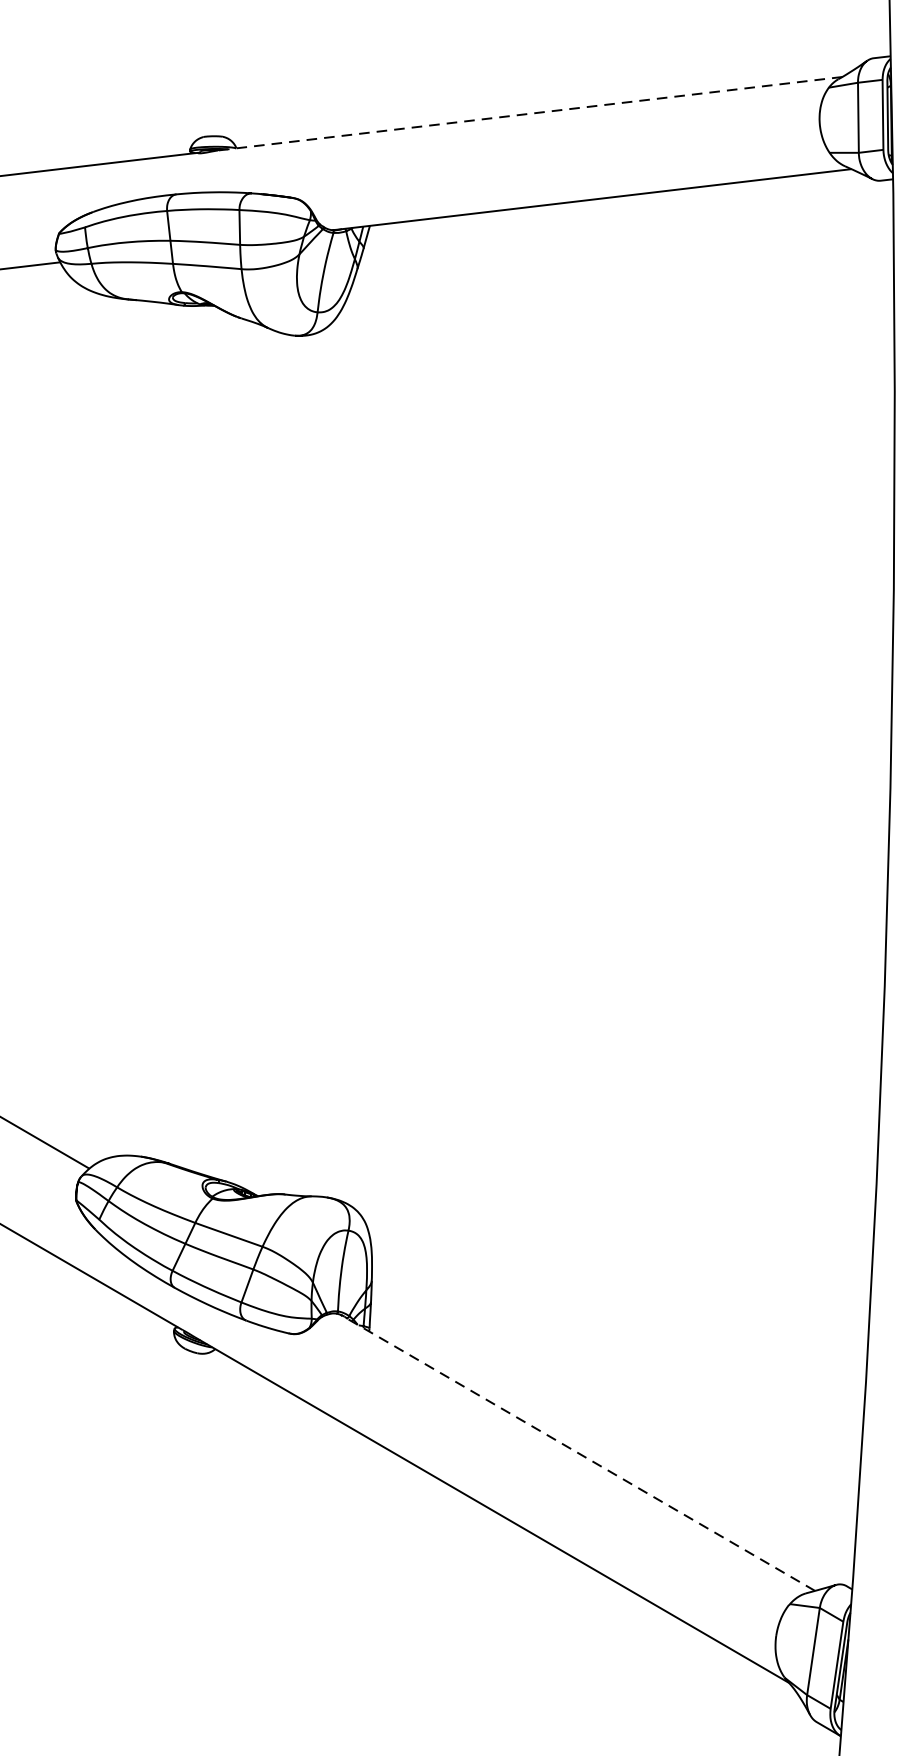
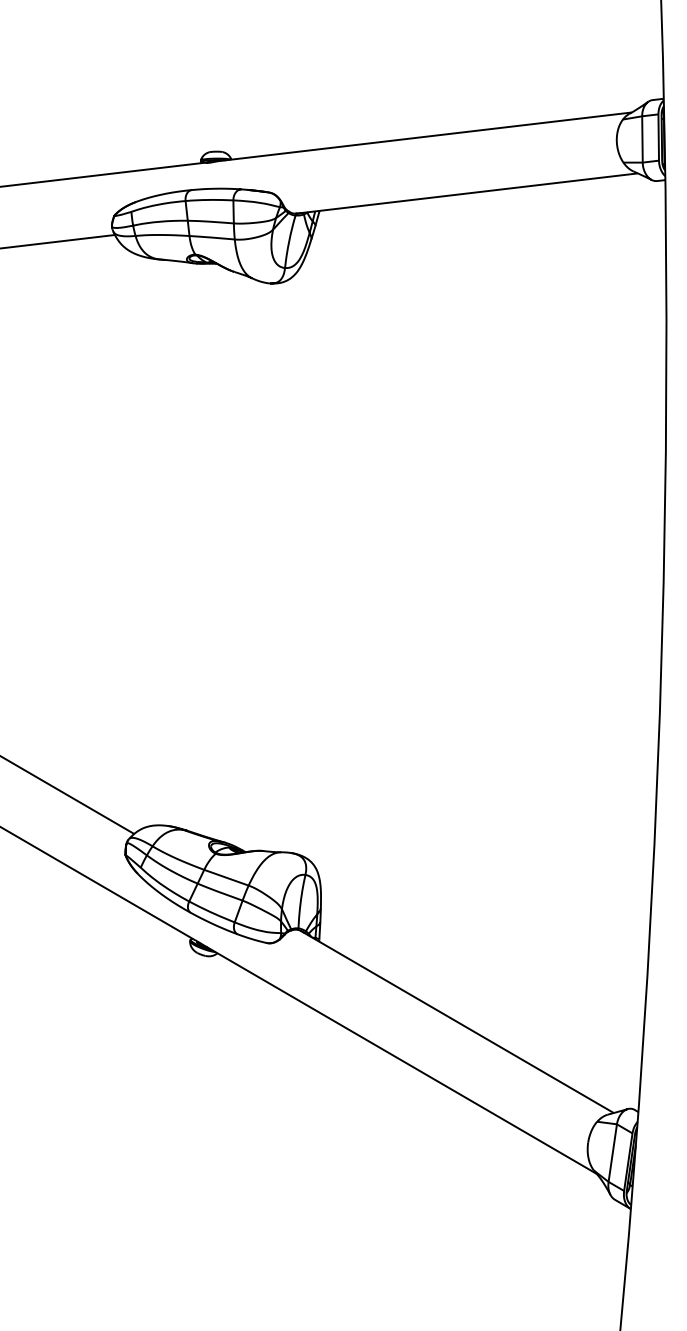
line: (530, 113) -> (425, 136), dashed -> solid
line: (577, 1452) -> (456, 1021), dashed -> solid

